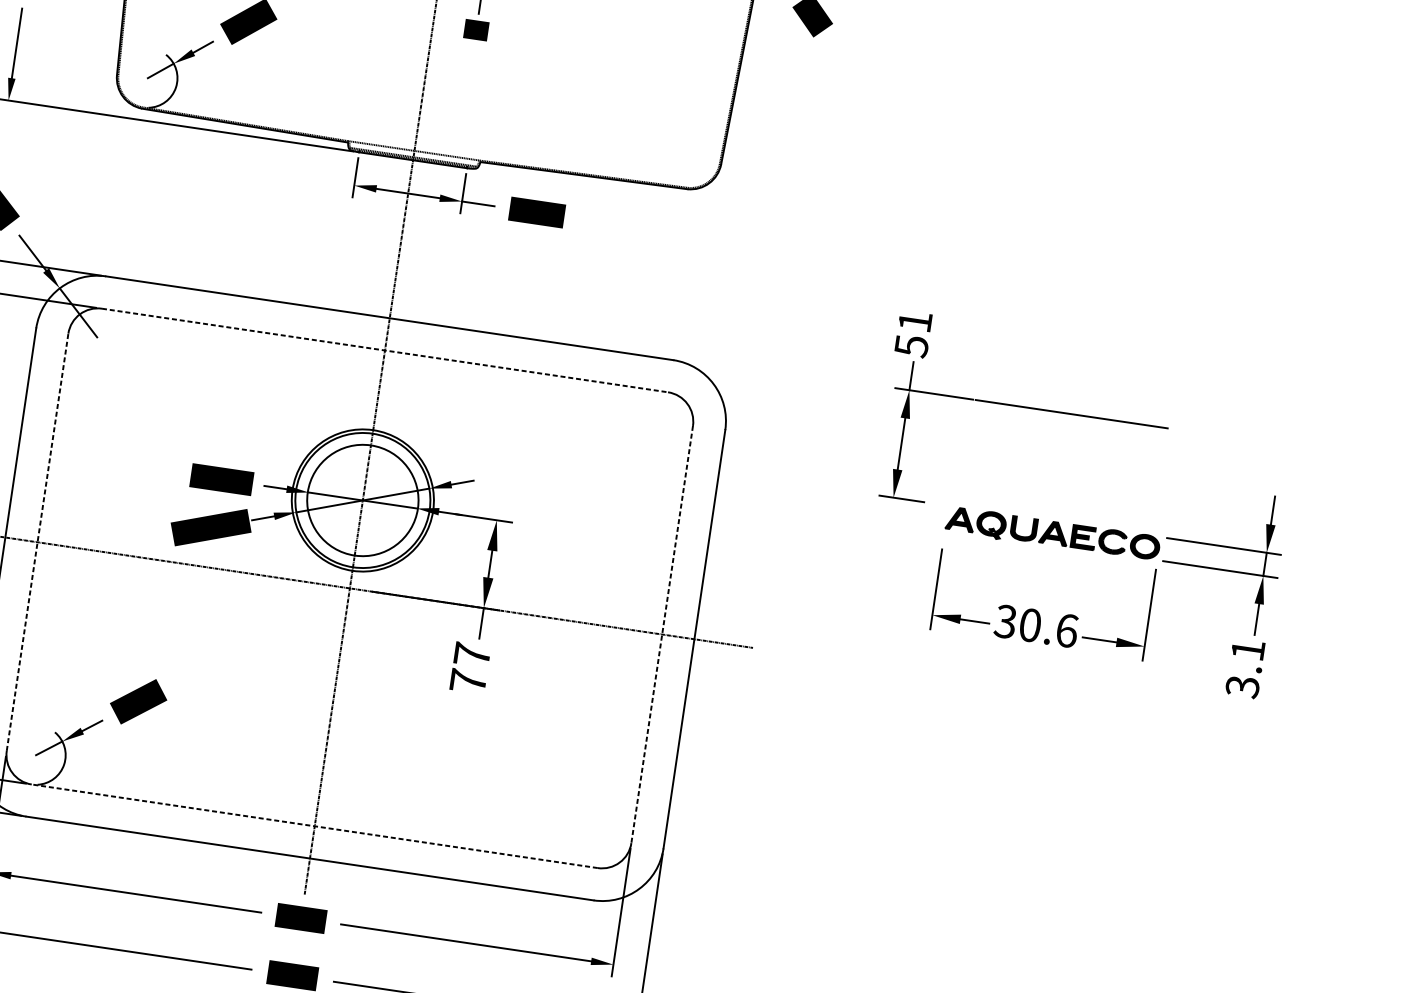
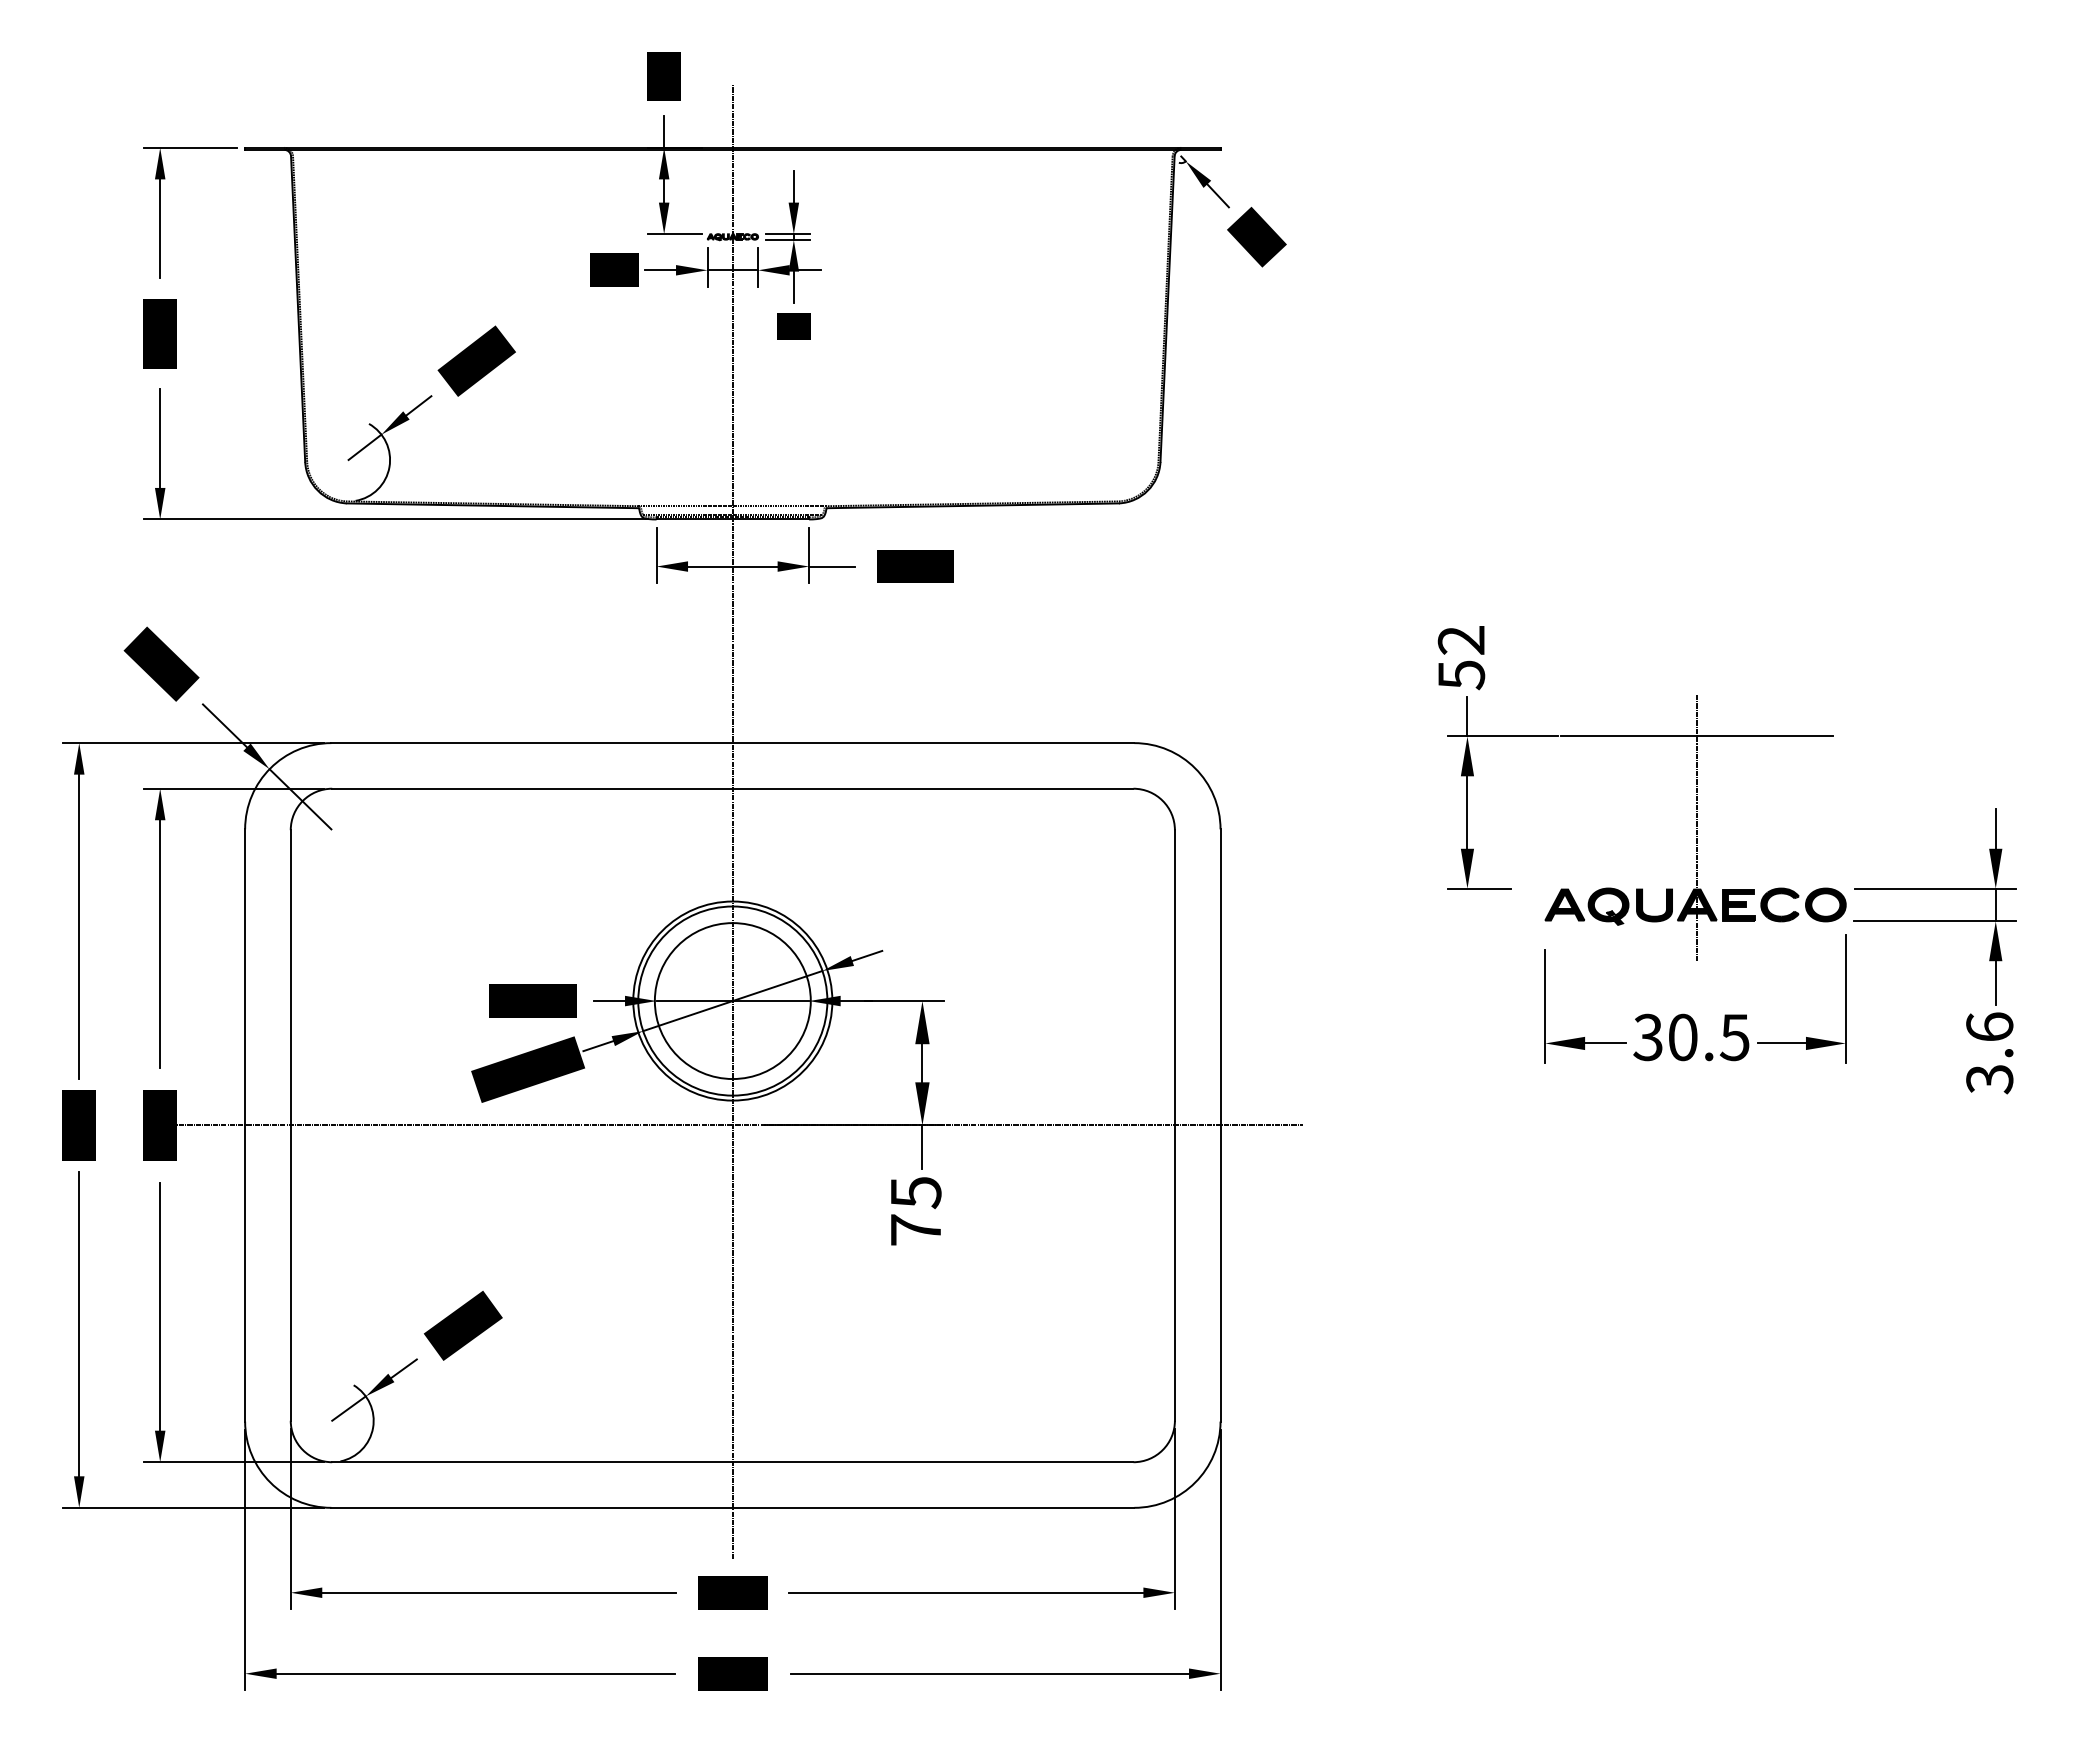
text: (914, 321) -> (1460, 640), 51 -> 52
line: (384, 350) -> (732, 788), dashed -> solid
line: (1062, 478) -> (1697, 827), added
line: (37, 541) -> (290, 1124), dashed -> solid
text: (1066, 630) -> (1734, 1037), 30.6 -> 30.5
line: (661, 634) -> (1174, 1125), dashed -> solid
text: (1247, 649) -> (1989, 1026), 3.1 -> 3.6
text: (472, 654) -> (916, 1192), 77 -> 75
line: (314, 826) -> (732, 1462), dashed -> solid

